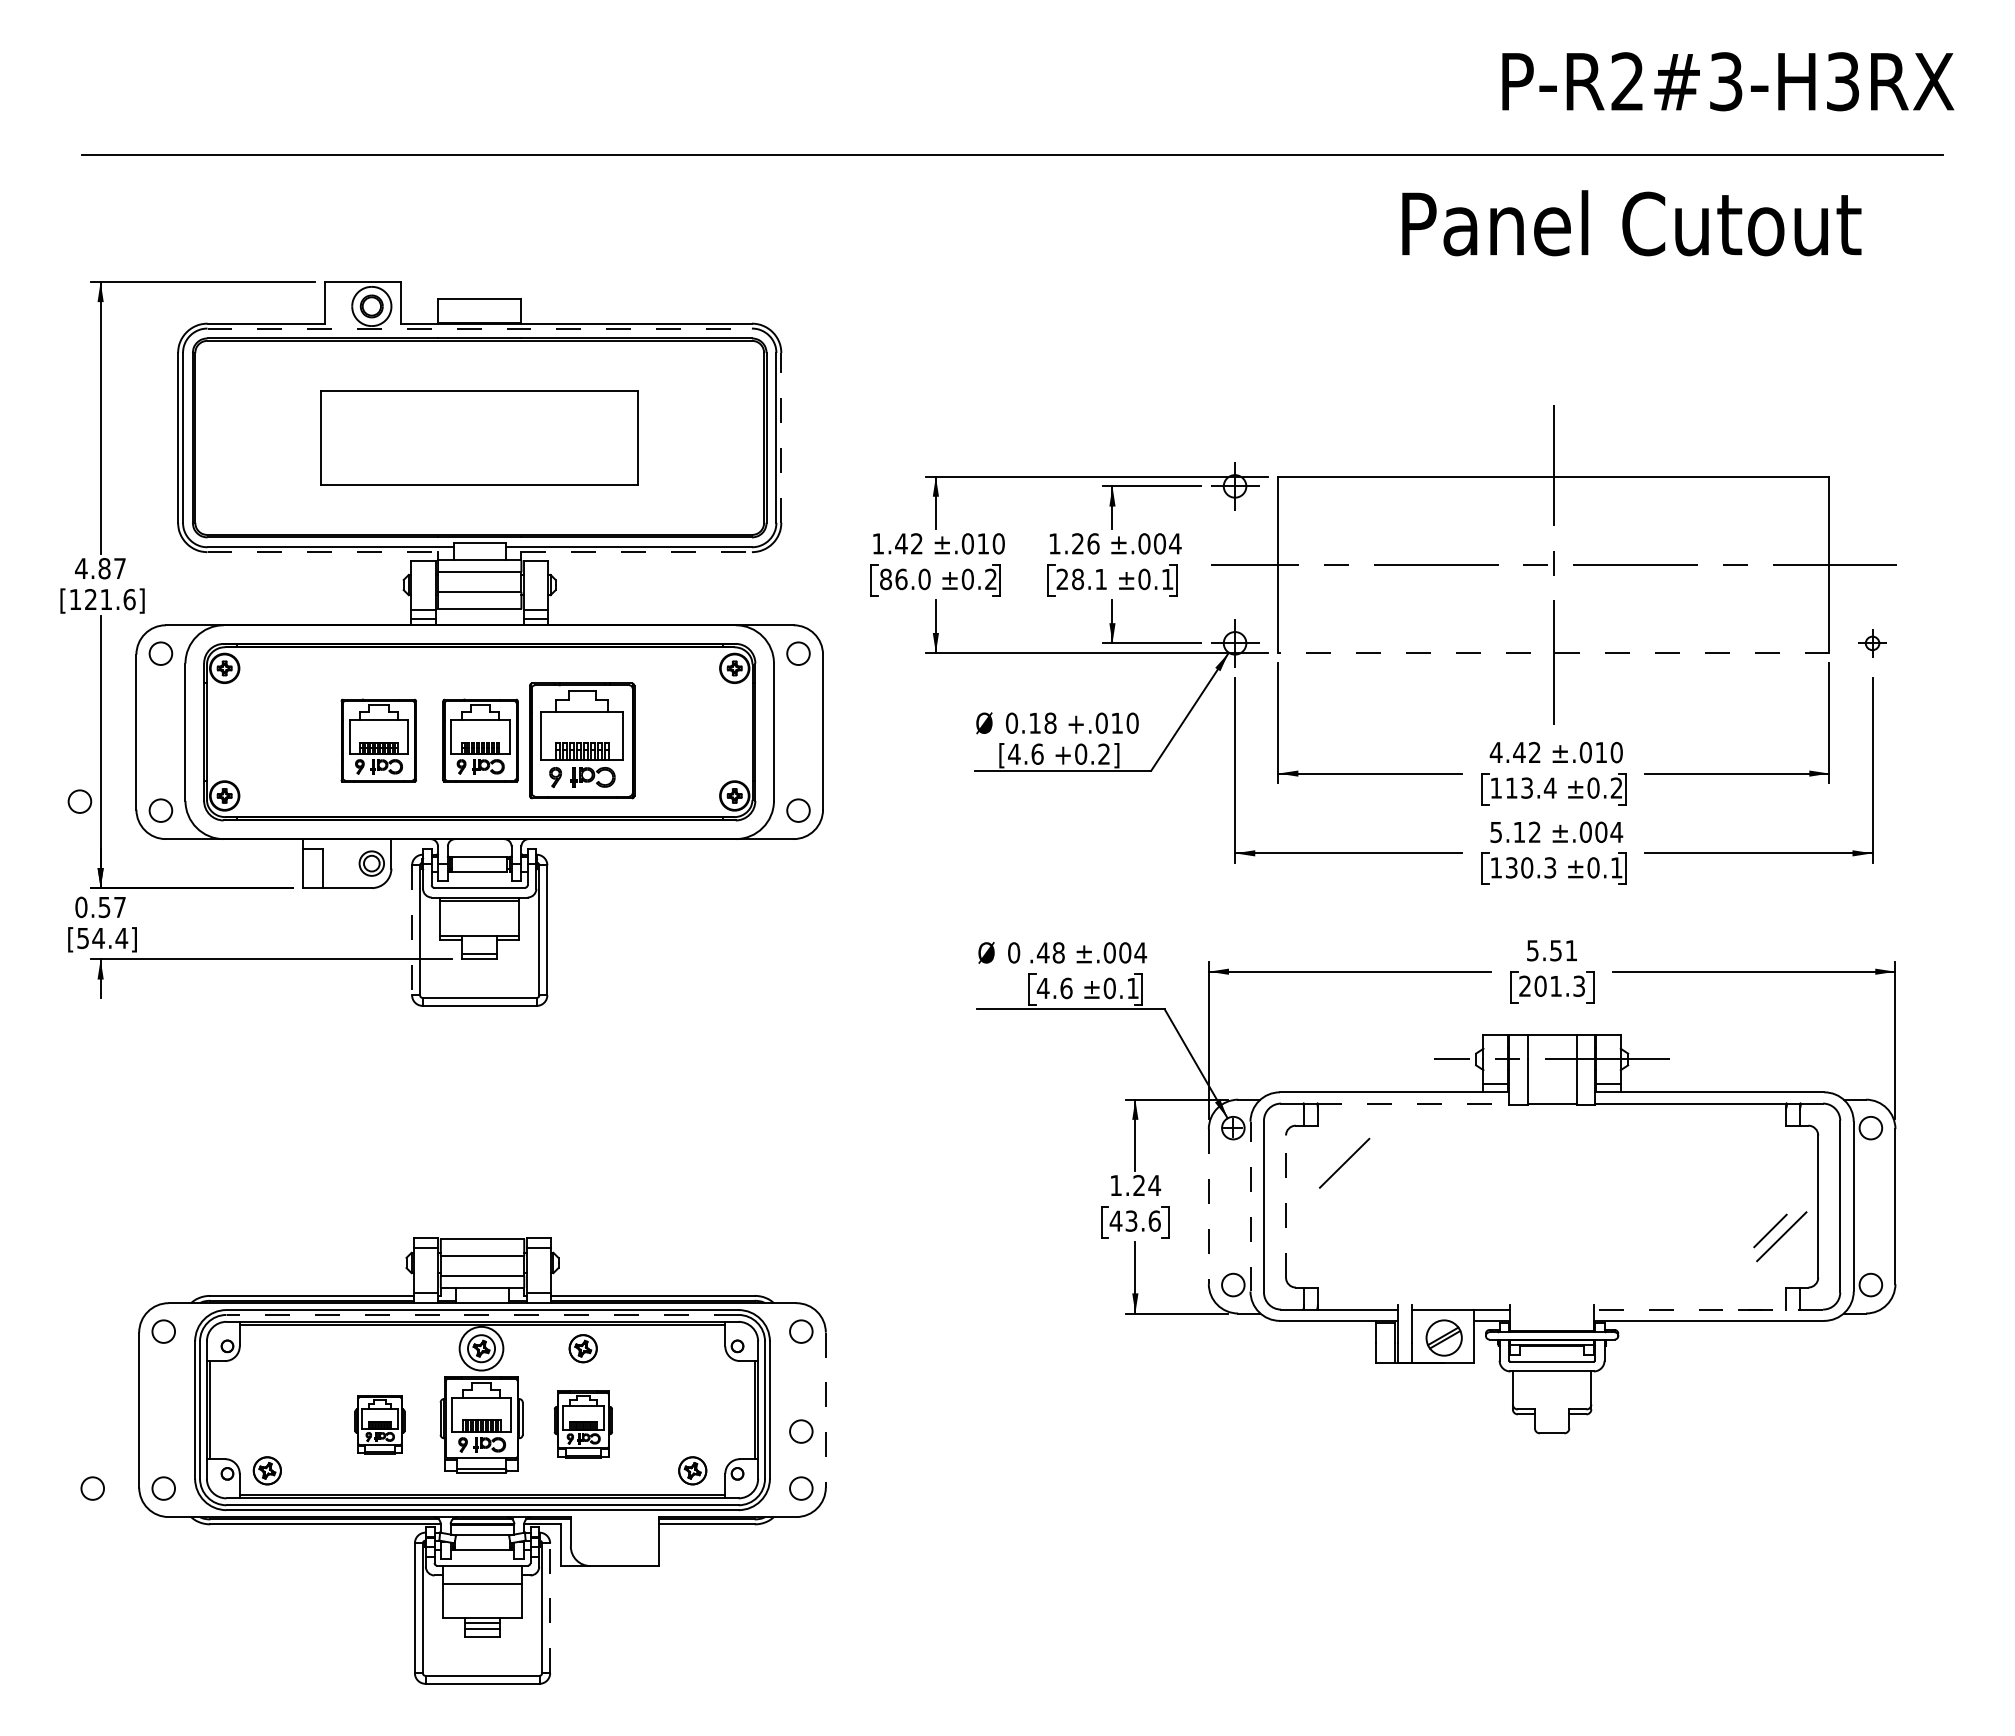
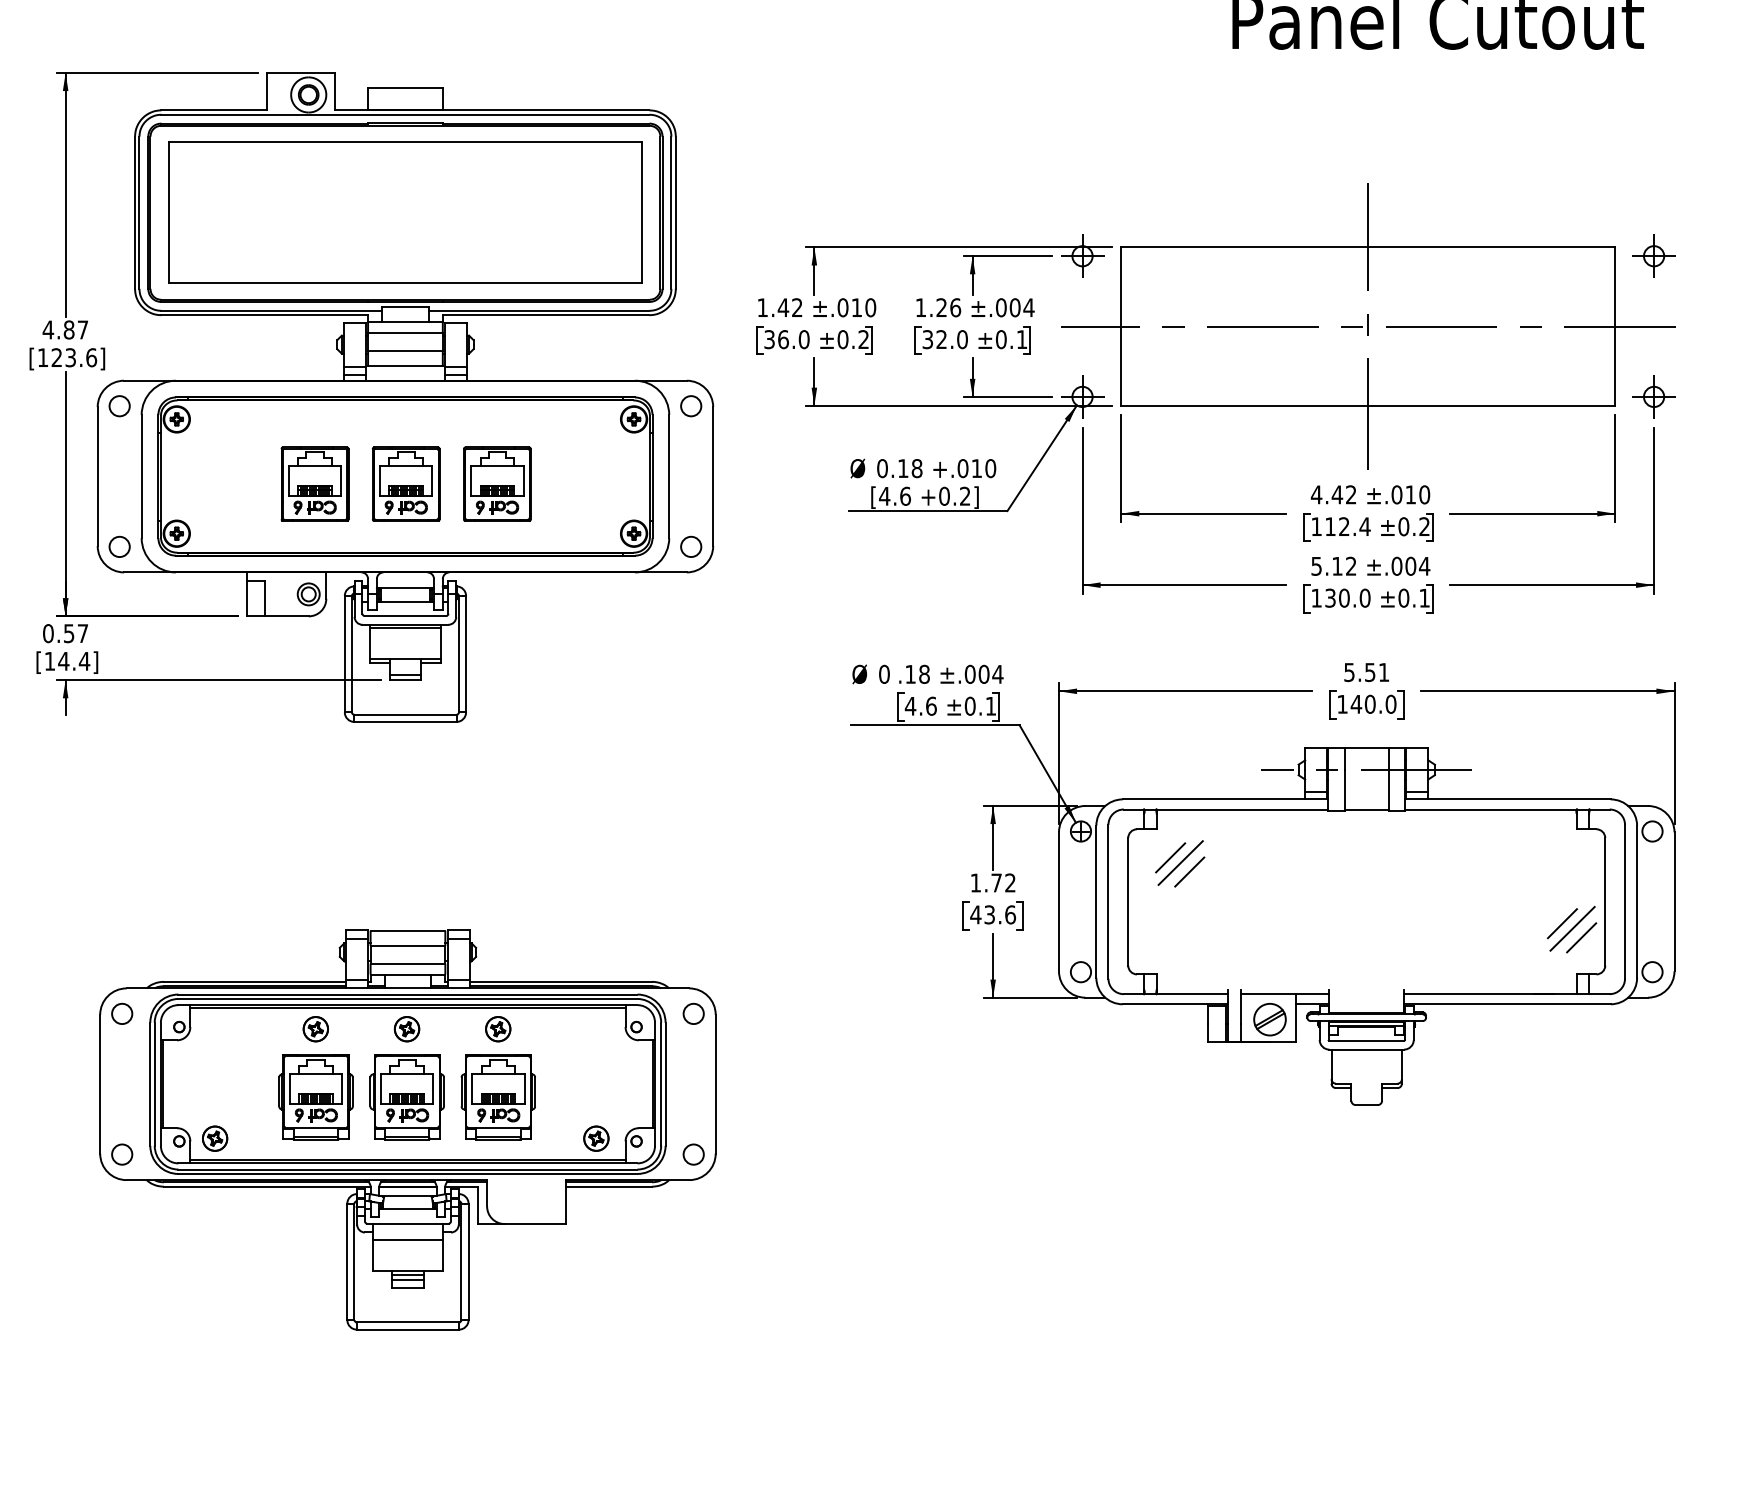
line: (480, 328) -> (406, 114), dashed -> solid
part: (479, 437) -> (405, 212), size x1.67
line: (781, 437) -> (675, 212), dashed -> solid
part: (1872, 486) -> (1653, 256), added
line: (323, 552) -> (265, 315), dashed -> solid
line: (637, 552) -> (546, 315), dashed -> solid
text: (885, 579) -> (769, 339), 86.0 -> 36.0
text: (1081, 579) -> (944, 339), 28.1 -> 32.0
text: (106, 599) -> (70, 357), [121.6] -> [123.6]
part: (1872, 643) -> (1653, 397), size x1.67
line: (1553, 653) -> (1367, 406), dashed -> solid
part: (582, 740) -> (497, 484), size x0.71
text: (1526, 787) -> (1343, 526), 113.4 -> 112.4
circle: (79, 801) -> (46, 538), removed
text: (1550, 867) -> (1365, 597), 130.3 -> 130.0
line: (412, 930) -> (345, 654), dashed -> solid
text: (82, 938) -> (49, 661), [54.4] -> [14.4]
text: (1042, 952) -> (909, 674), .48 -> .18
text: (1552, 985) -> (1367, 703), 201.3 -> 140.0
line: (1413, 1103) -> (1242, 809), dashed -> solid
line: (1333, 1157) -> (1170, 857), added
line: (1354, 1173) -> (1189, 872), added
text: (1147, 1184) -> (1004, 882), 1.24 -> 1.72
line: (1250, 1206) -> (1096, 901), dashed -> solid
line: (1286, 1206) -> (1128, 901), dashed -> solid
line: (1208, 1207) -> (1058, 902), dashed -> solid
line: (1791, 1246) -> (1581, 937), added
line: (1708, 1309) -> (1506, 994), dashed -> solid
line: (482, 1314) -> (407, 998), dashed -> solid
part: (379, 1348) -> (315, 1029), added
circle: (481, 1348) -> (407, 1029), size x0.62
line: (825, 1410) -> (715, 1084), dashed -> solid
part: (379, 1424) -> (315, 1097), size x1.67
part: (583, 1424) -> (498, 1097), size x1.43
circle: (801, 1431) -> (693, 1103), removed
circle: (92, 1488) -> (58, 1154), removed
line: (550, 1608) -> (468, 1262), dashed -> solid

